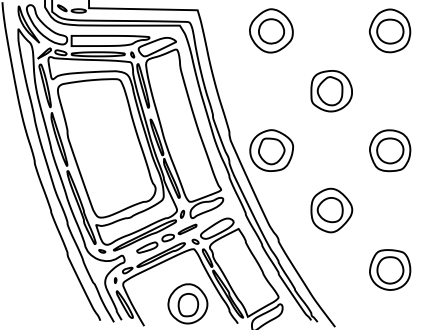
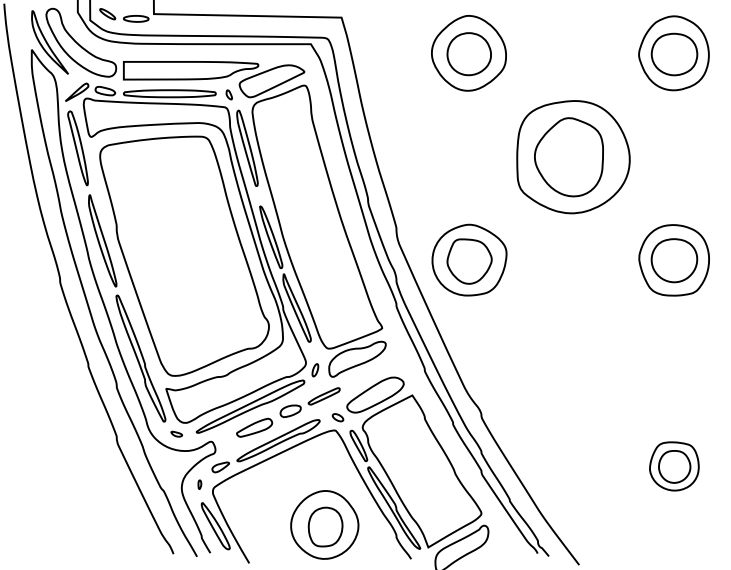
part: (331, 91) -> (572, 157), size x1.6
part: (331, 210) -> (572, 363), removed
part: (390, 269) -> (674, 465), size x0.7

